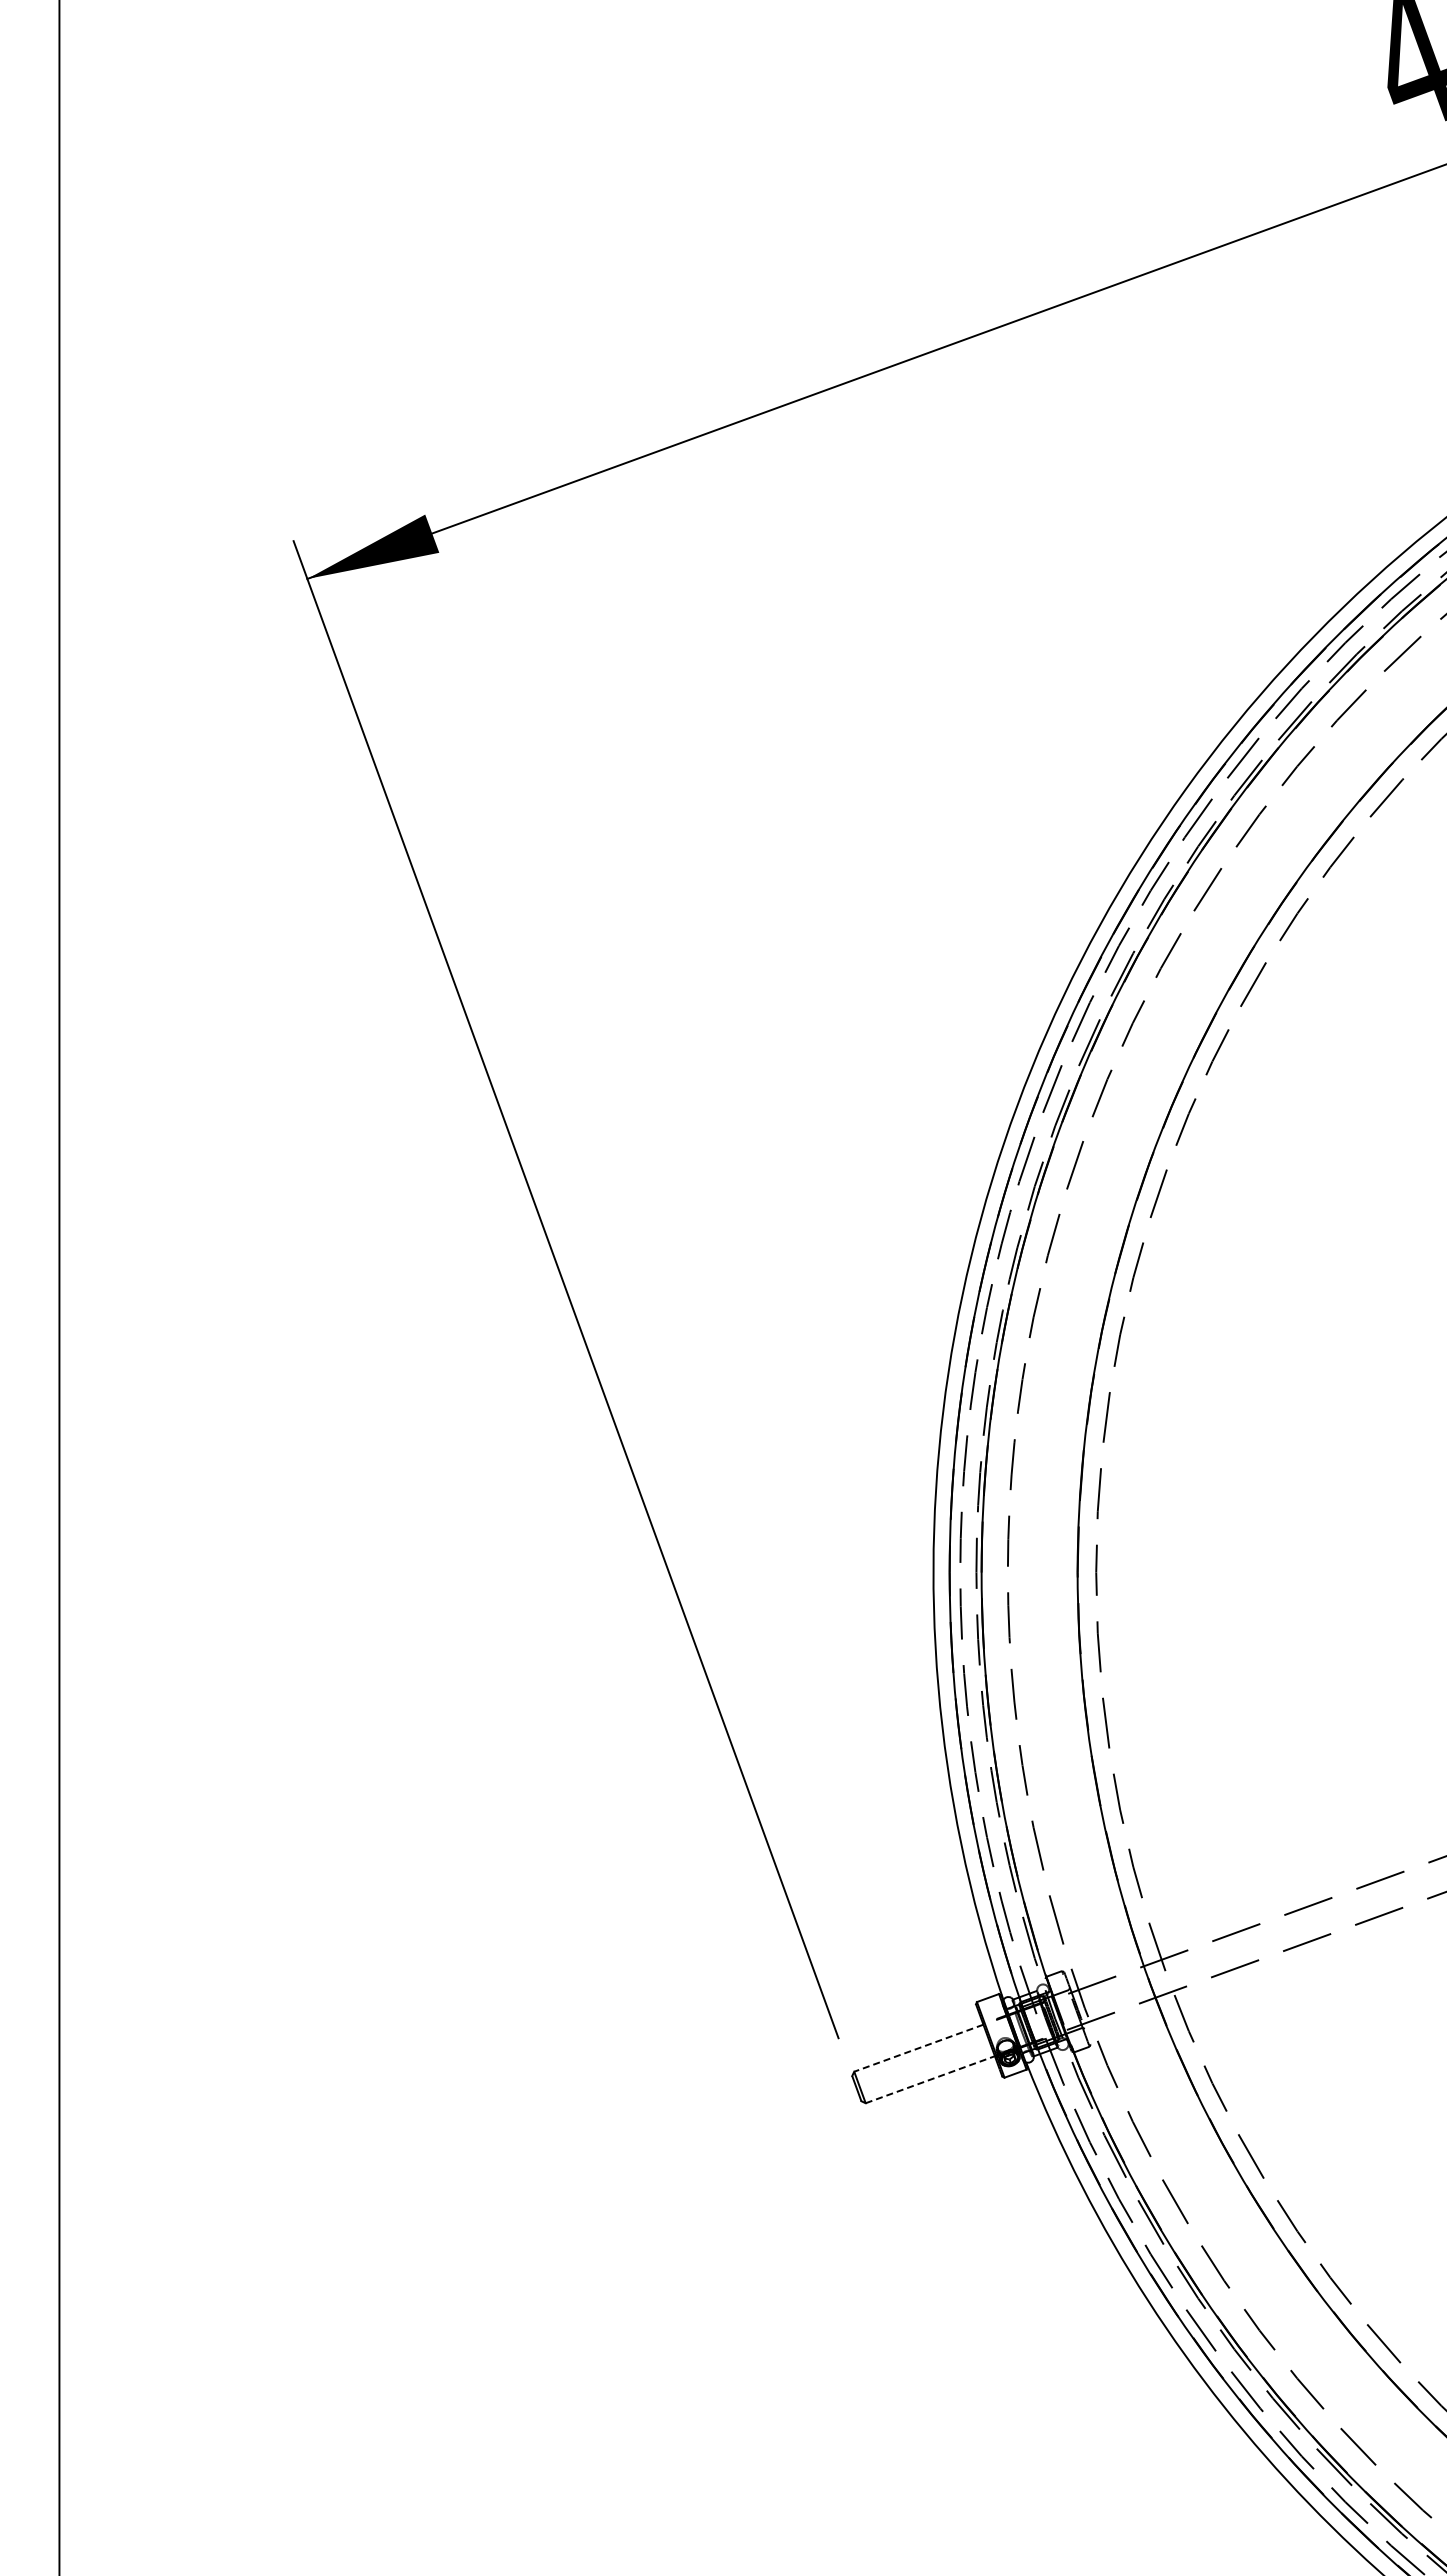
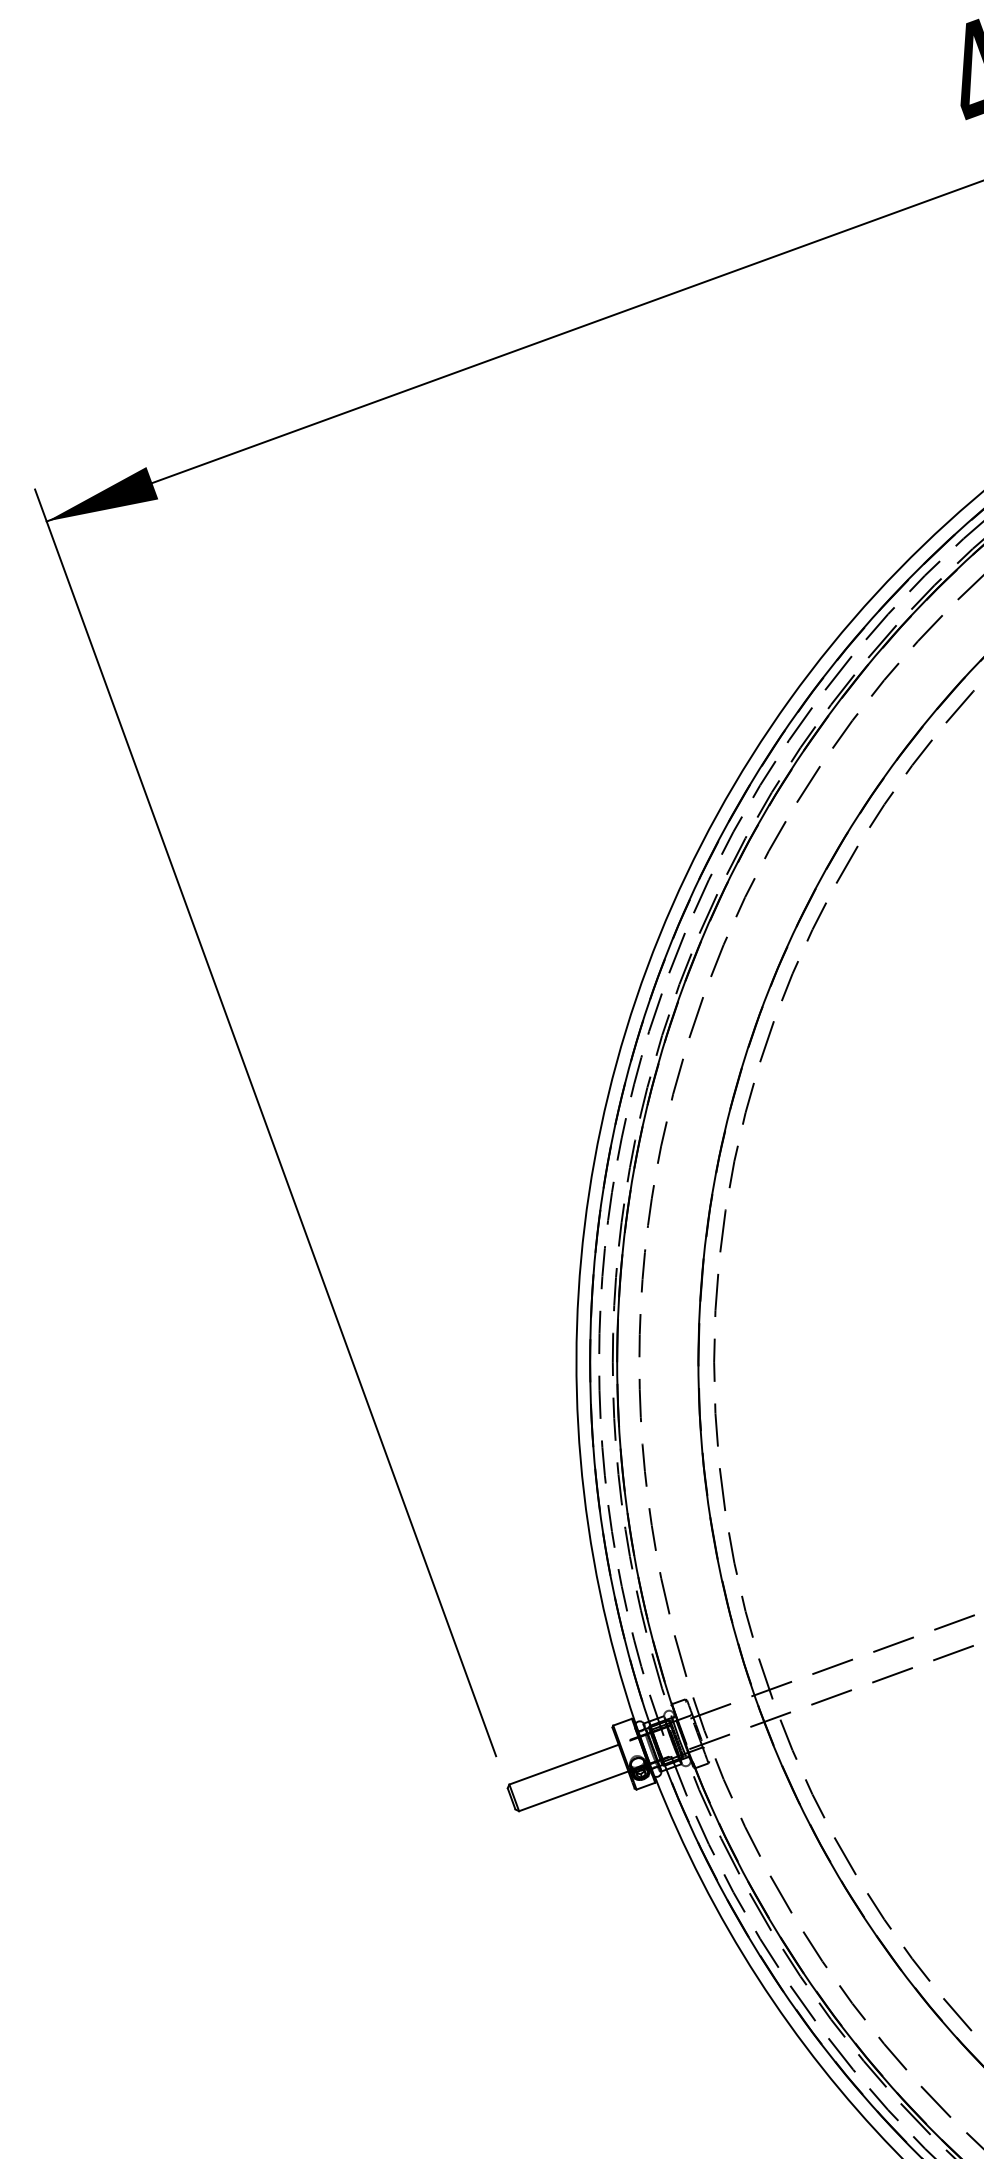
line: (918, 2048) -> (563, 1764), dashed -> solid
line: (930, 2079) -> (573, 1791), dashed -> solid

